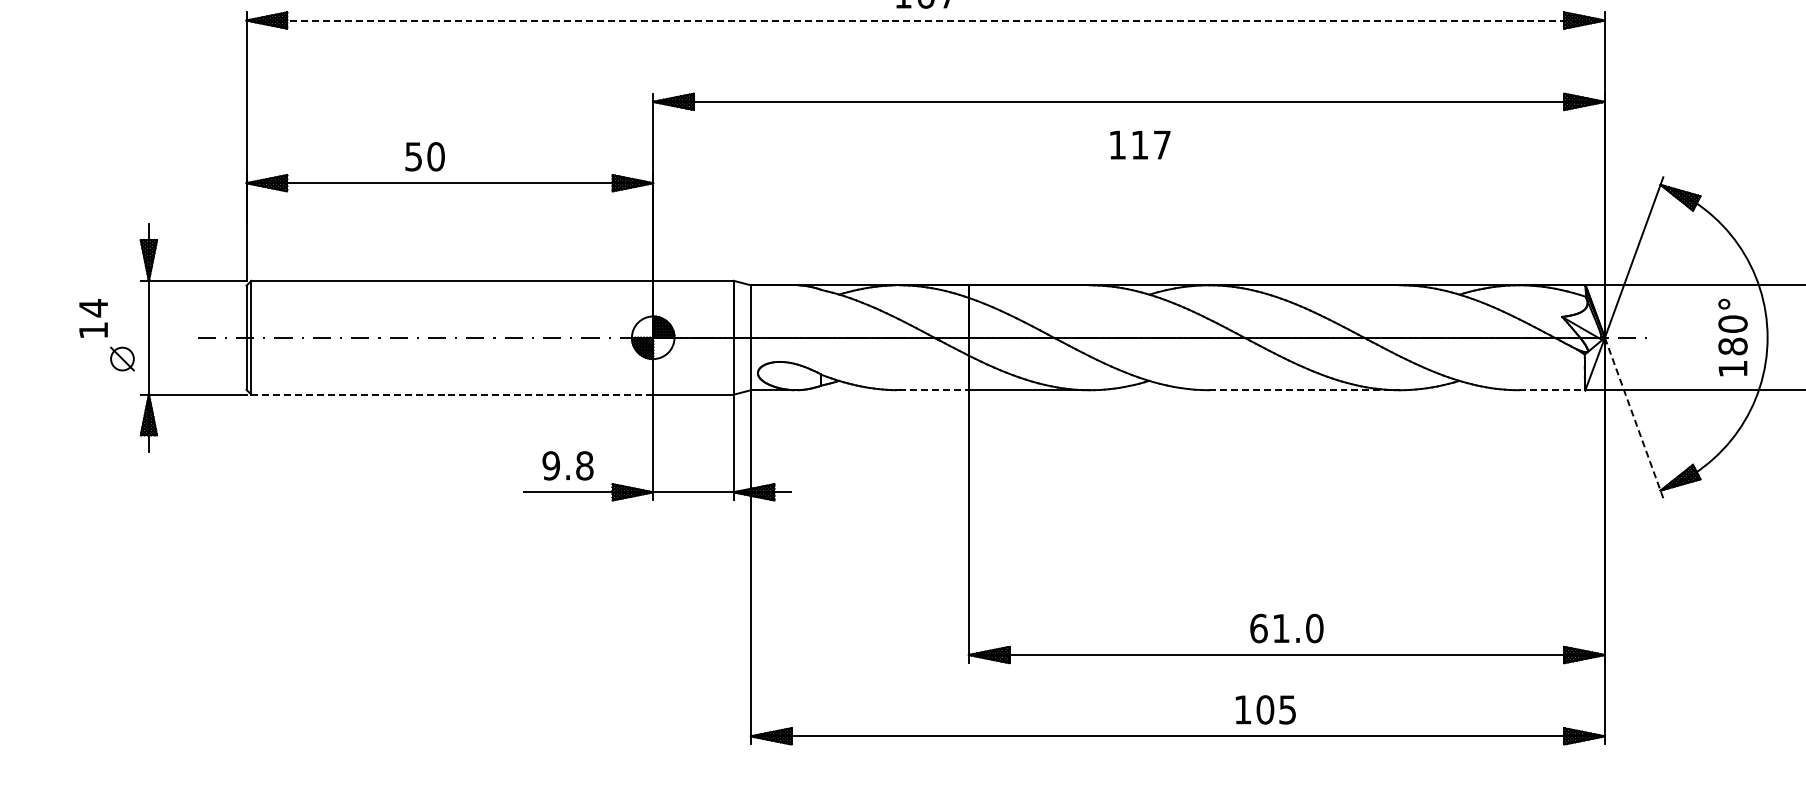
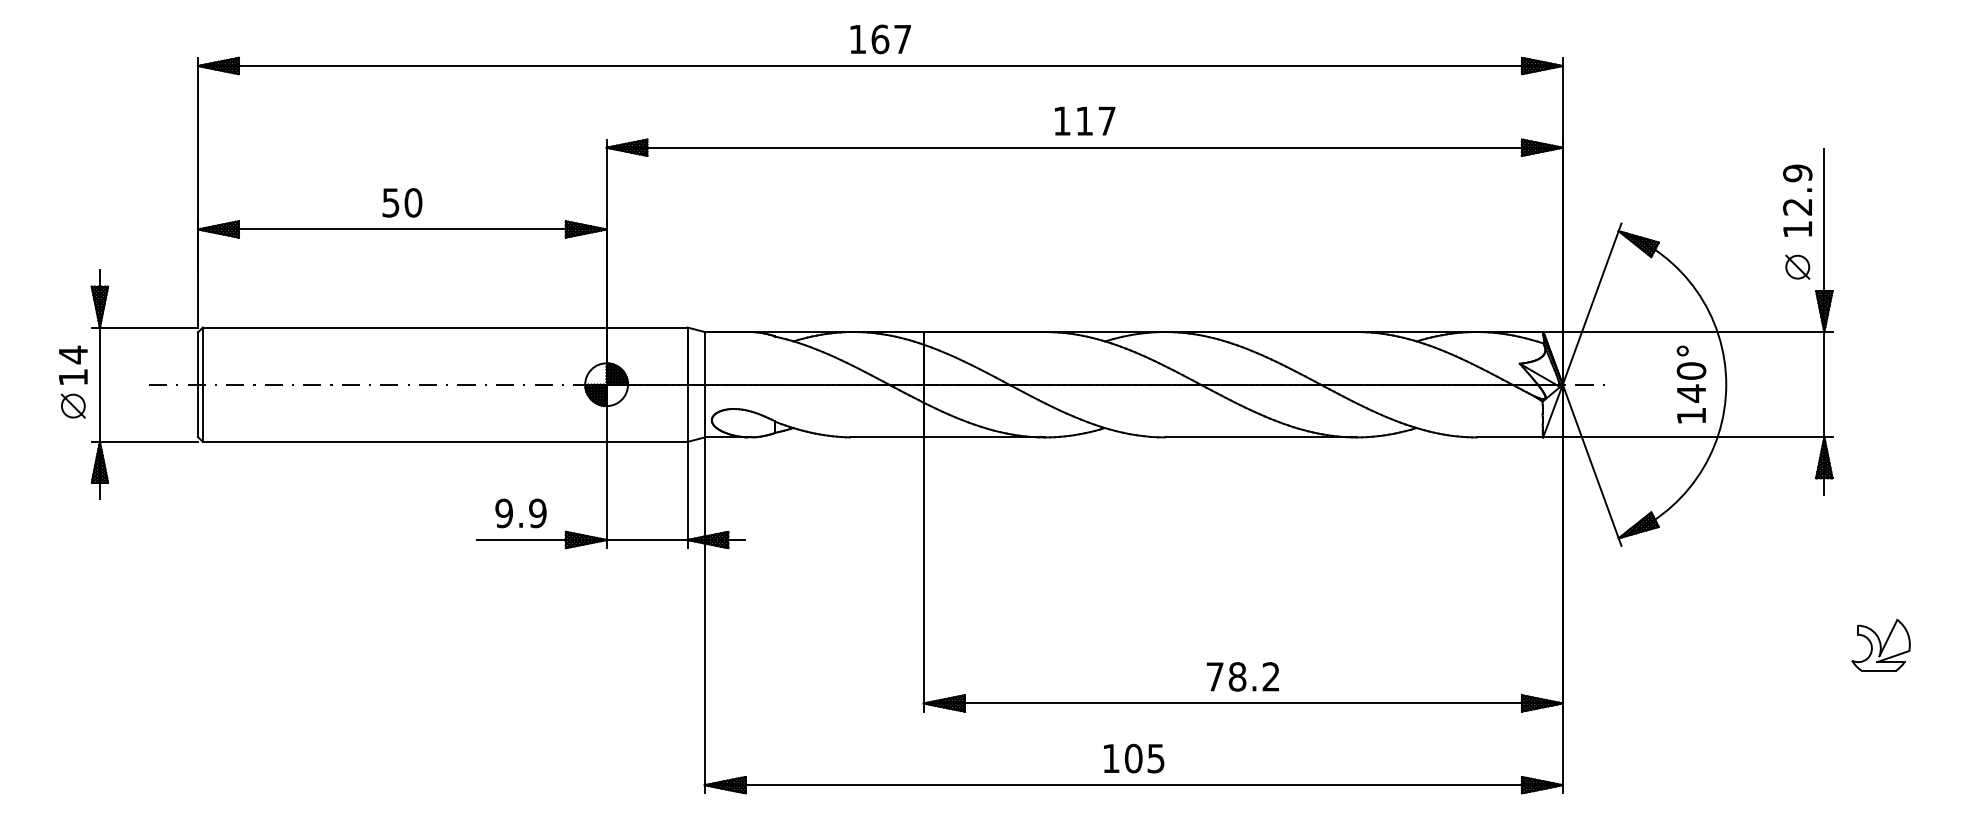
line: (925, 21) -> (880, 66), dashed -> solid
text: (1140, 144) -> (1085, 120), moved
text: (425, 156) -> (402, 202), moved
text: (93, 317) -> (73, 364), moved
text: (1733, 346) -> (1691, 393), 180° -> 140°
line: (934, 390) -> (889, 437), dashed -> solid
line: (1304, 390) -> (1260, 437), dashed -> solid
line: (1552, 390) -> (1510, 437), dashed -> solid
line: (452, 394) -> (404, 441), dashed -> solid
line: (1634, 418) -> (1592, 465), dashed -> solid
text: (584, 465) -> (537, 513), 9.8 -> 9.9
text: (1287, 628) -> (1243, 676), 61.0 -> 78.2
text: (1266, 709) -> (1134, 758), moved

